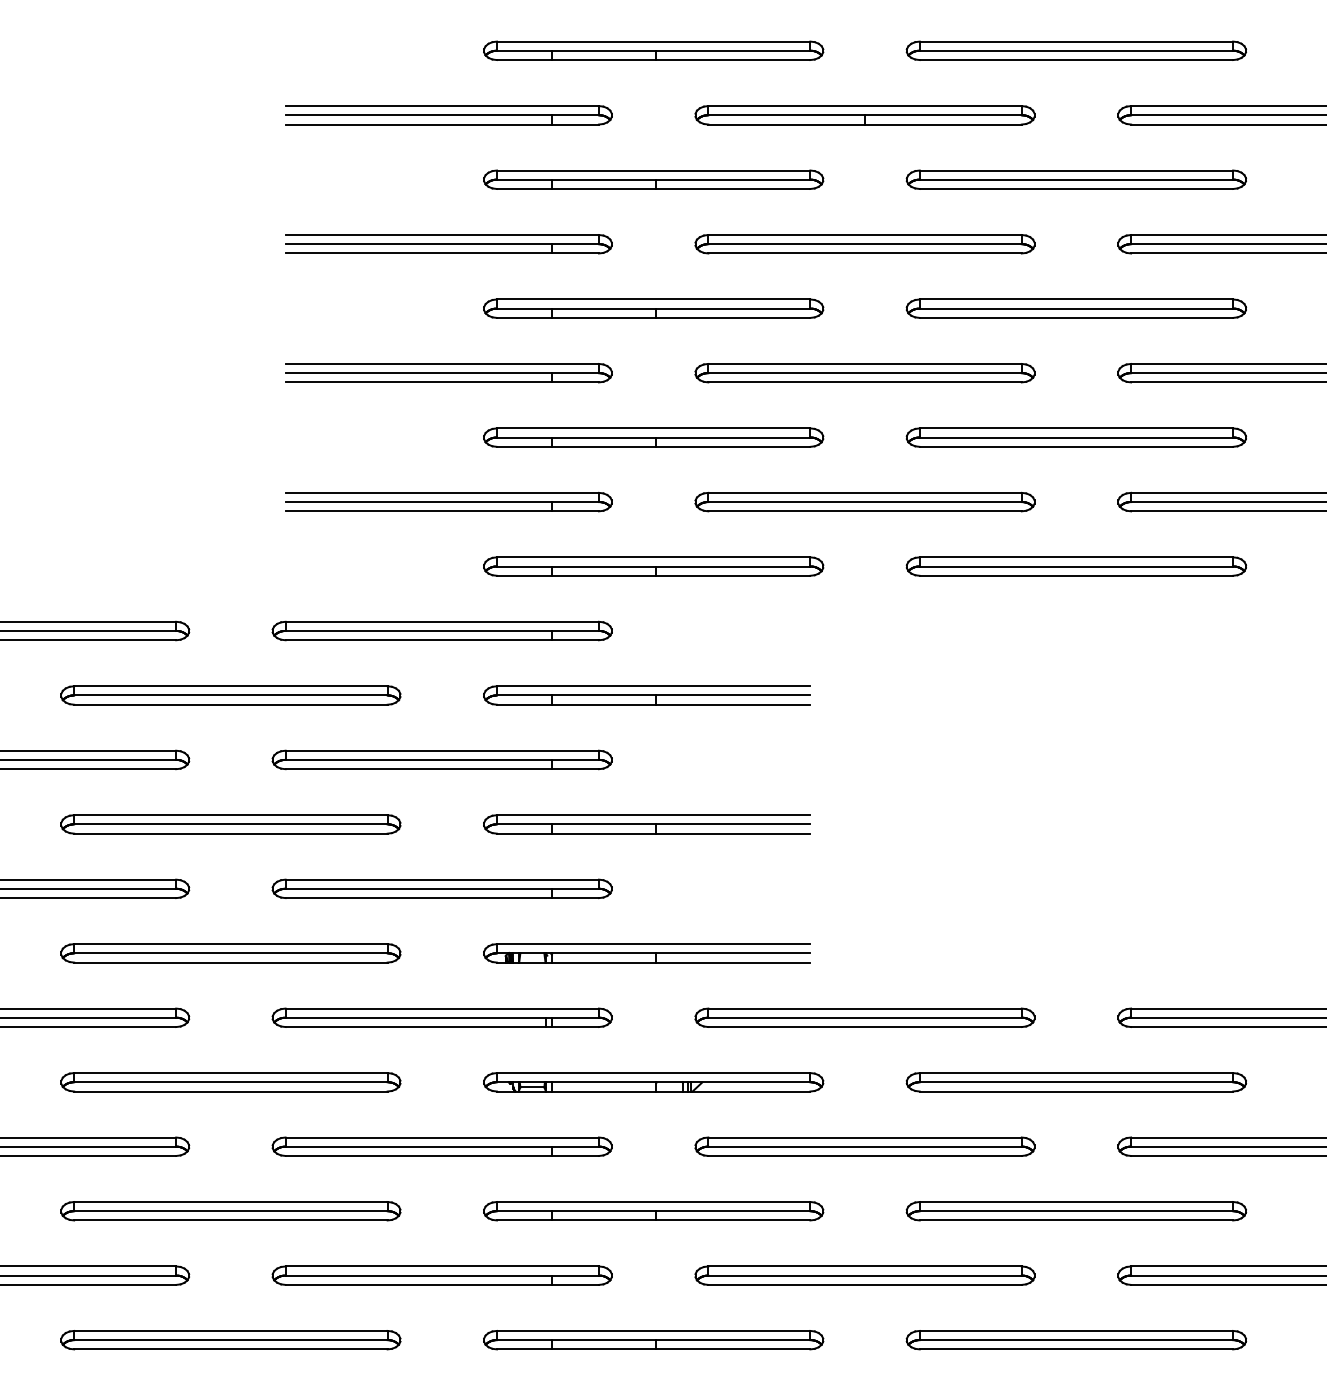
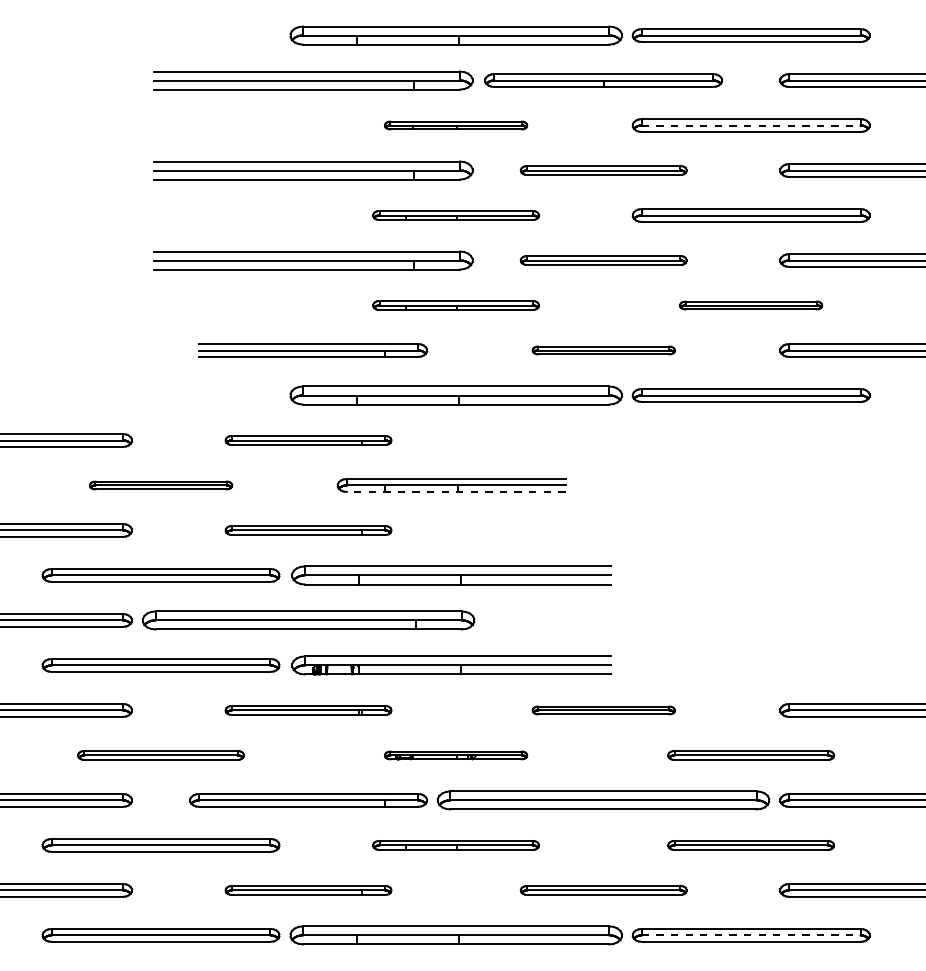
part: (652, 50) -> (455, 35), size x1.4
part: (447, 115) -> (312, 80), size x1.4
part: (652, 179) -> (455, 125), size x0.6
line: (1076, 179) -> (751, 125), solid -> dashed
part: (447, 244) -> (312, 170), size x1.4
part: (864, 244) -> (603, 170), size x0.7
part: (652, 308) -> (455, 215), size x0.7
part: (447, 373) -> (312, 260), size x1.4
part: (864, 373) -> (603, 260), size x0.7
part: (652, 437) -> (455, 305), size x0.7
part: (1075, 437) -> (750, 305), size x0.6
part: (864, 502) -> (603, 350), size x0.6
part: (652, 566) -> (455, 395), size x1.4
part: (442, 631) -> (308, 440), size x0.7
part: (230, 695) -> (160, 485), size x0.6
line: (652, 704) -> (455, 491), solid -> dashed
part: (442, 759) -> (308, 530), size x0.7
part: (647, 824) -> (451, 575), size x1.4
part: (442, 888) -> (308, 620), size x1.4
part: (647, 953) -> (451, 665), size x1.4
part: (442, 1017) -> (308, 710), size x0.7
part: (864, 1017) -> (603, 710), size x0.6
part: (230, 1082) -> (160, 755), size x0.7
part: (652, 1082) -> (455, 755), size x0.6
part: (1075, 1082) -> (750, 755), size x0.7
part: (864, 1146) -> (603, 800), size x1.4
part: (652, 1211) -> (455, 845), size x0.7
part: (1075, 1211) -> (750, 845), size x0.7
part: (442, 1275) -> (308, 890), size x0.7
part: (864, 1275) -> (603, 890), size x0.7
part: (652, 1340) -> (455, 935), size x1.4
line: (1076, 1340) -> (751, 935), solid -> dashed

